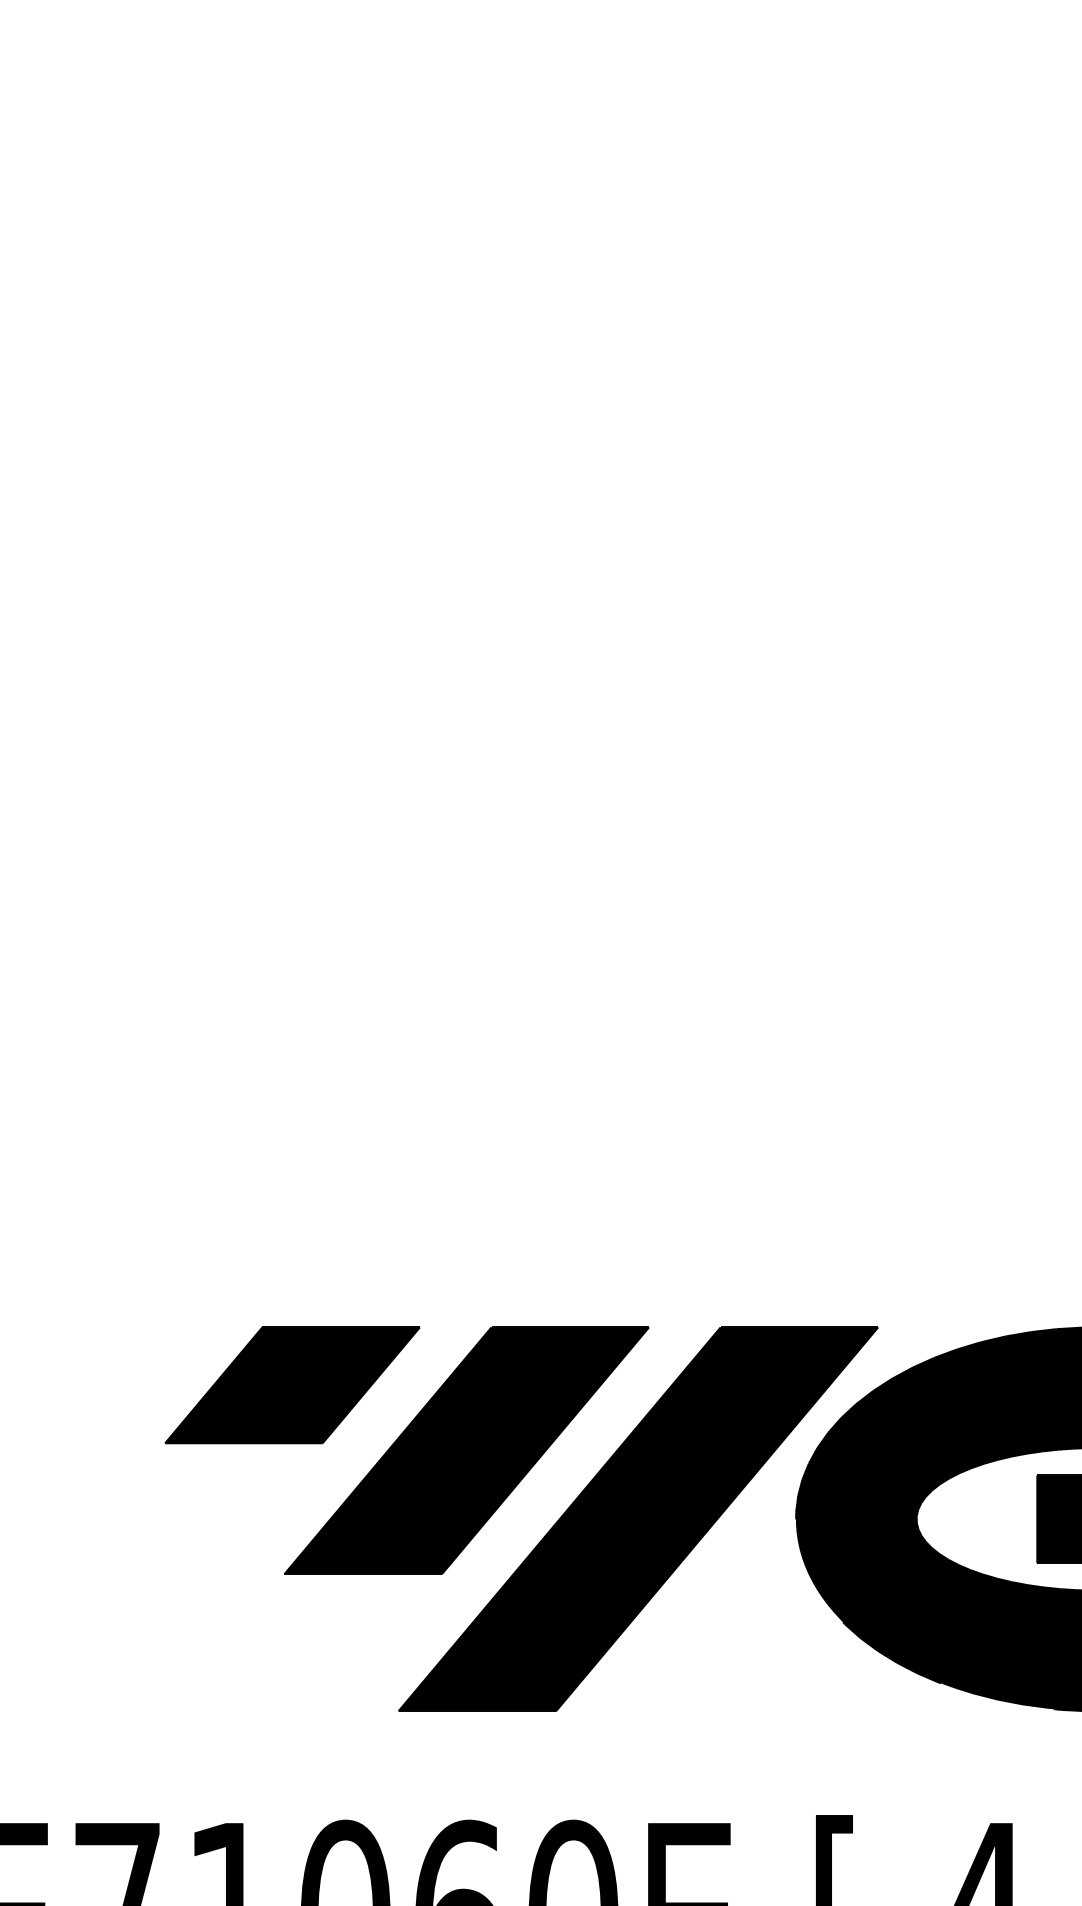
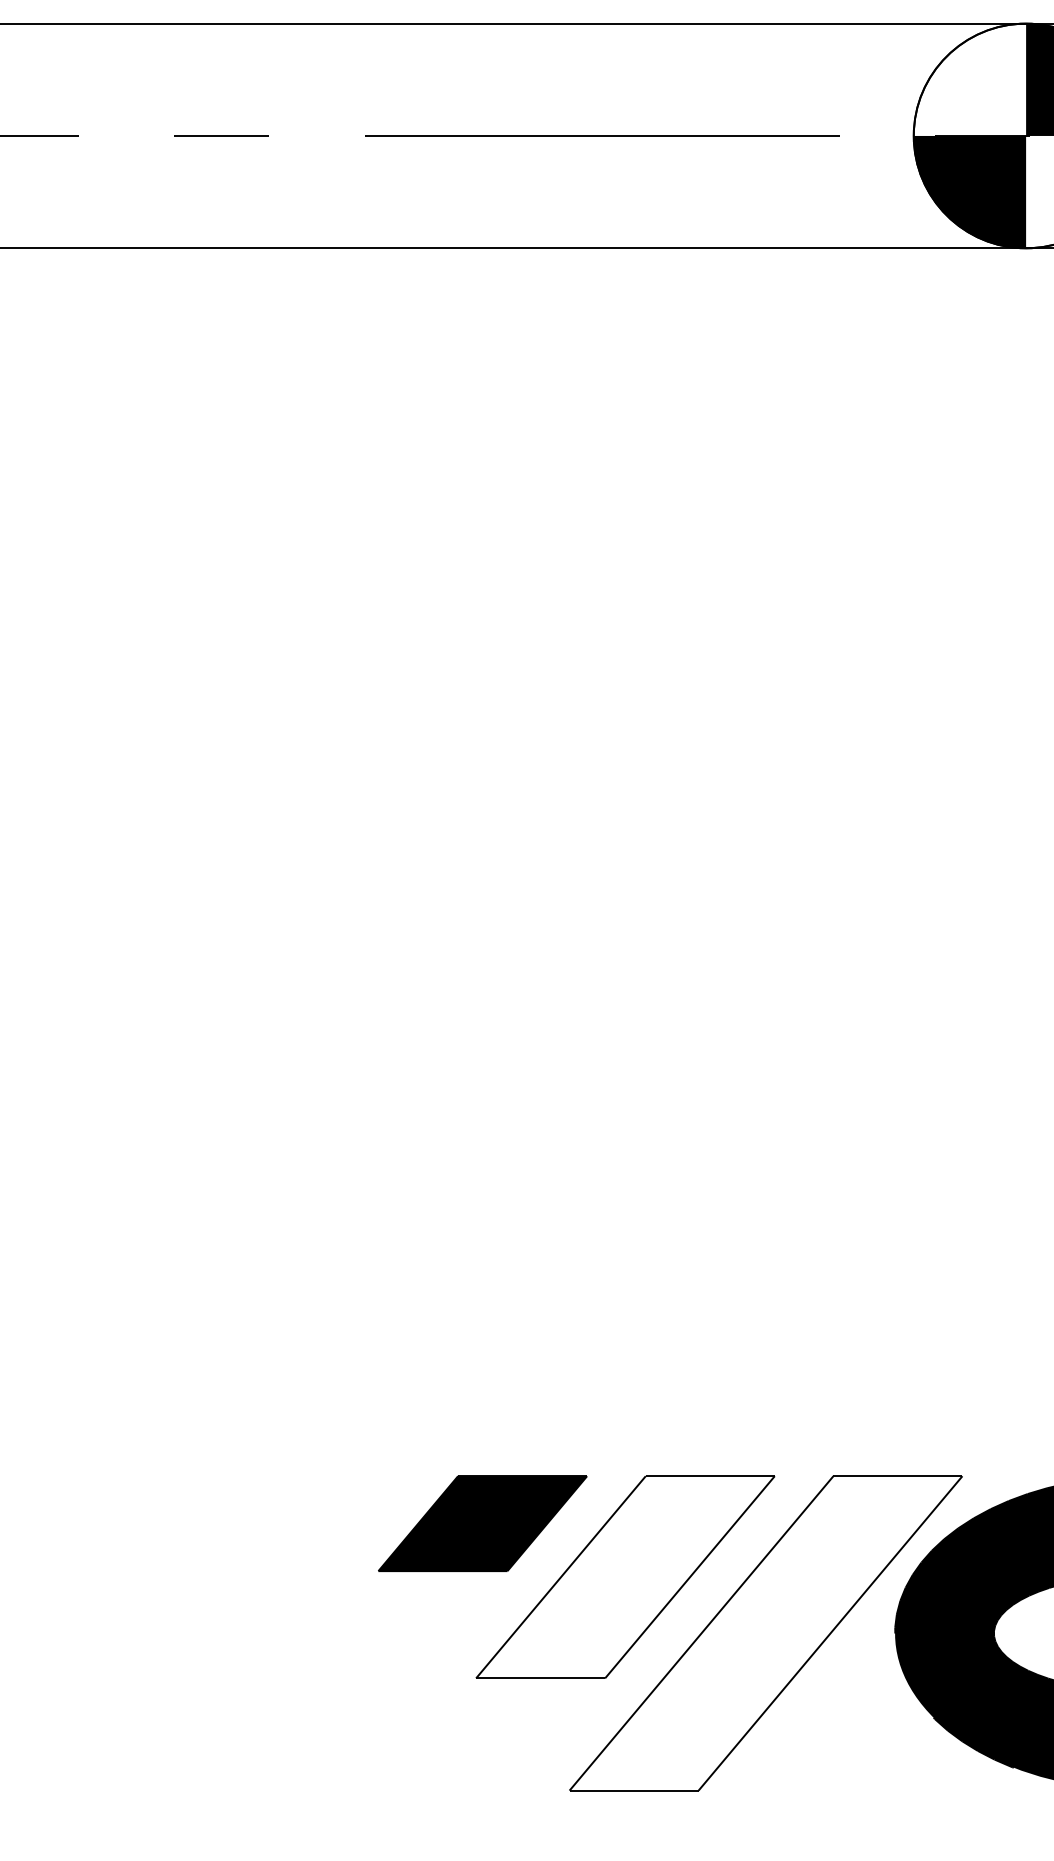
fill: (466, 1451) -> (625, 1577), removed
fill: (637, 1519) -> (765, 1633), removed

